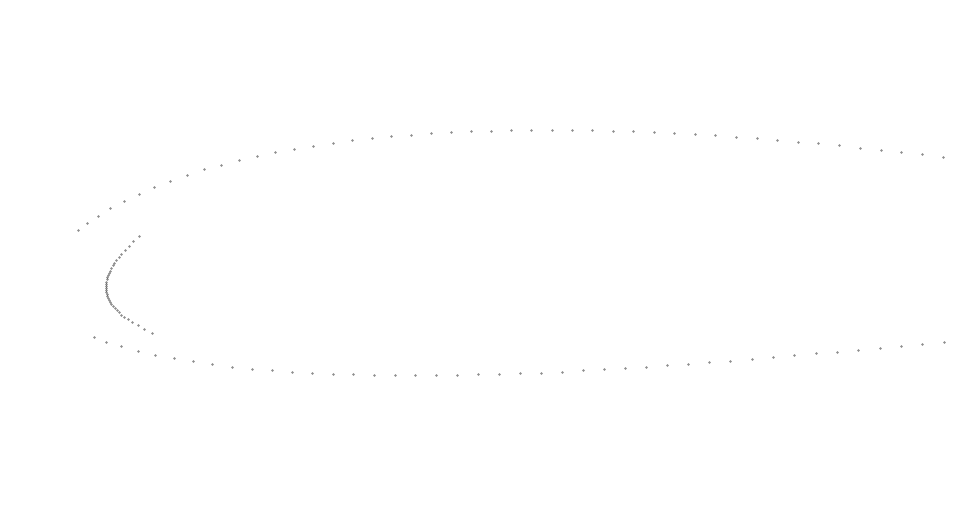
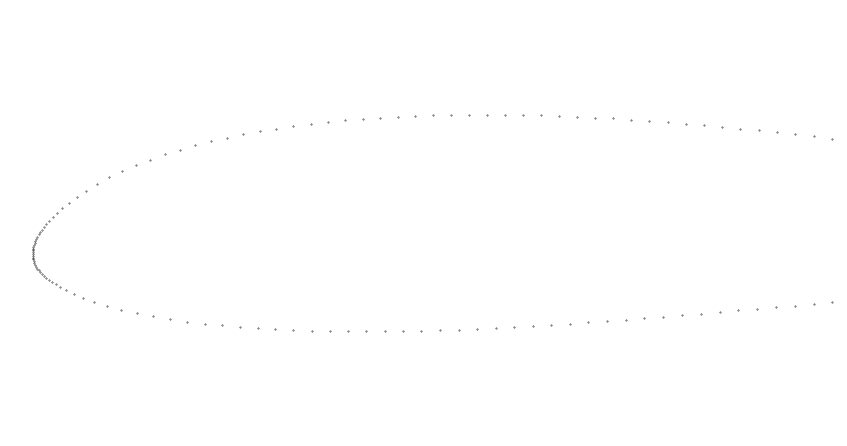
part: (108, 279) -> (34, 246), moved

